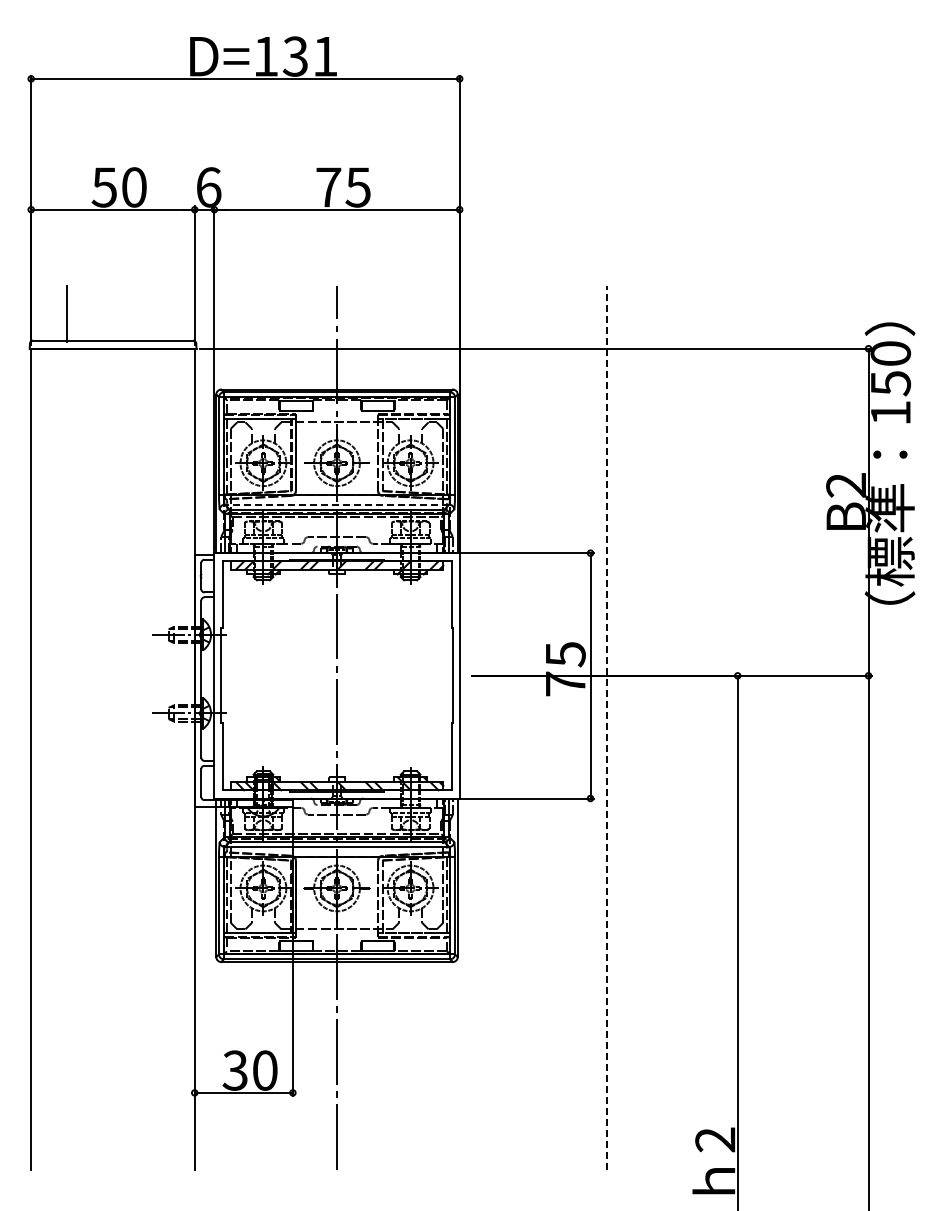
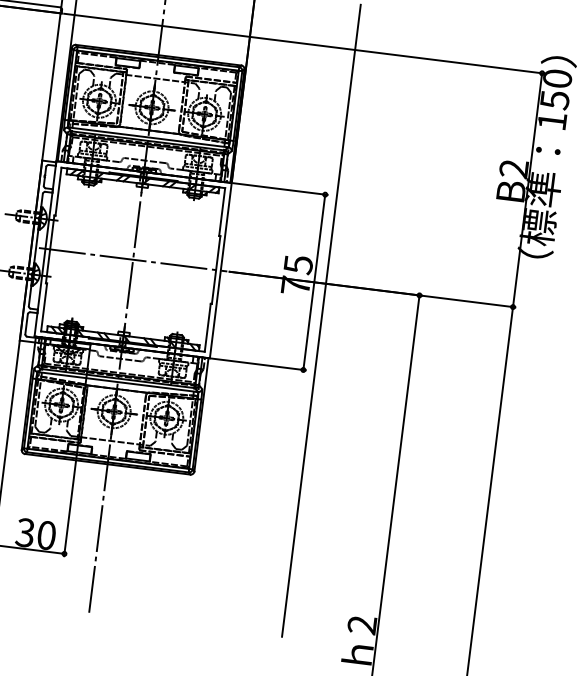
line: (336, 504) -> (148, 137), dashed -> solid
line: (336, 675) -> (132, 259), added
line: (606, 727) -> (321, 320), dashed -> solid

